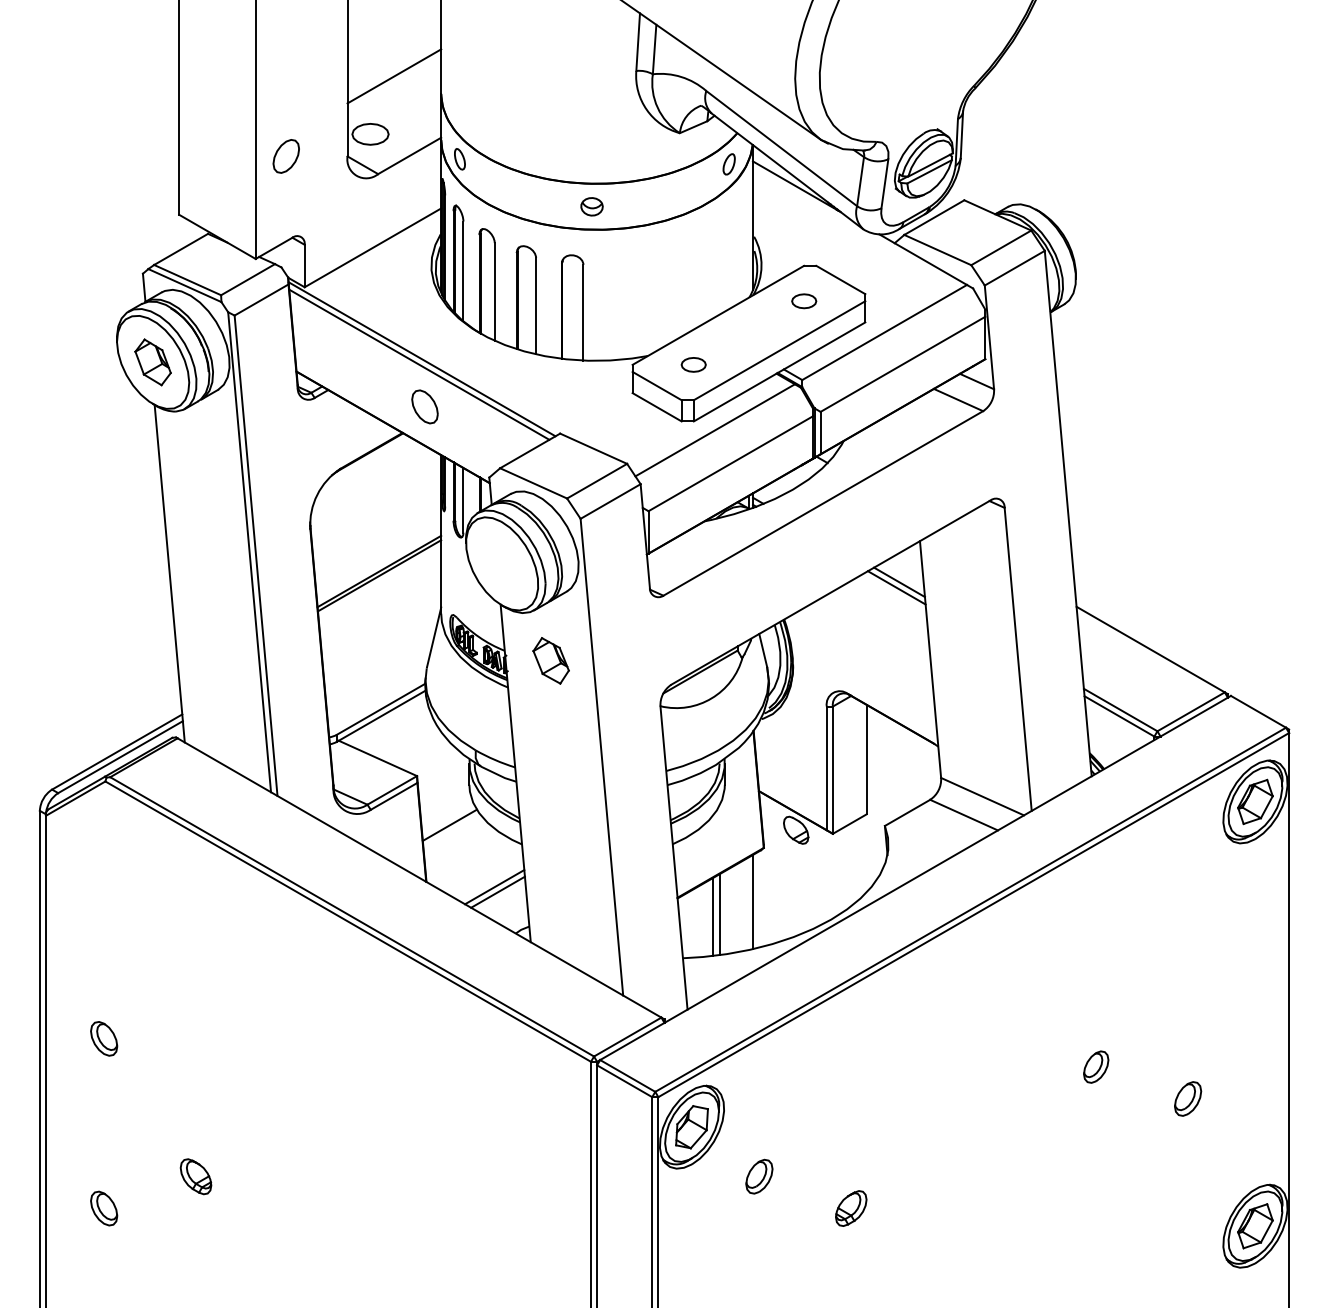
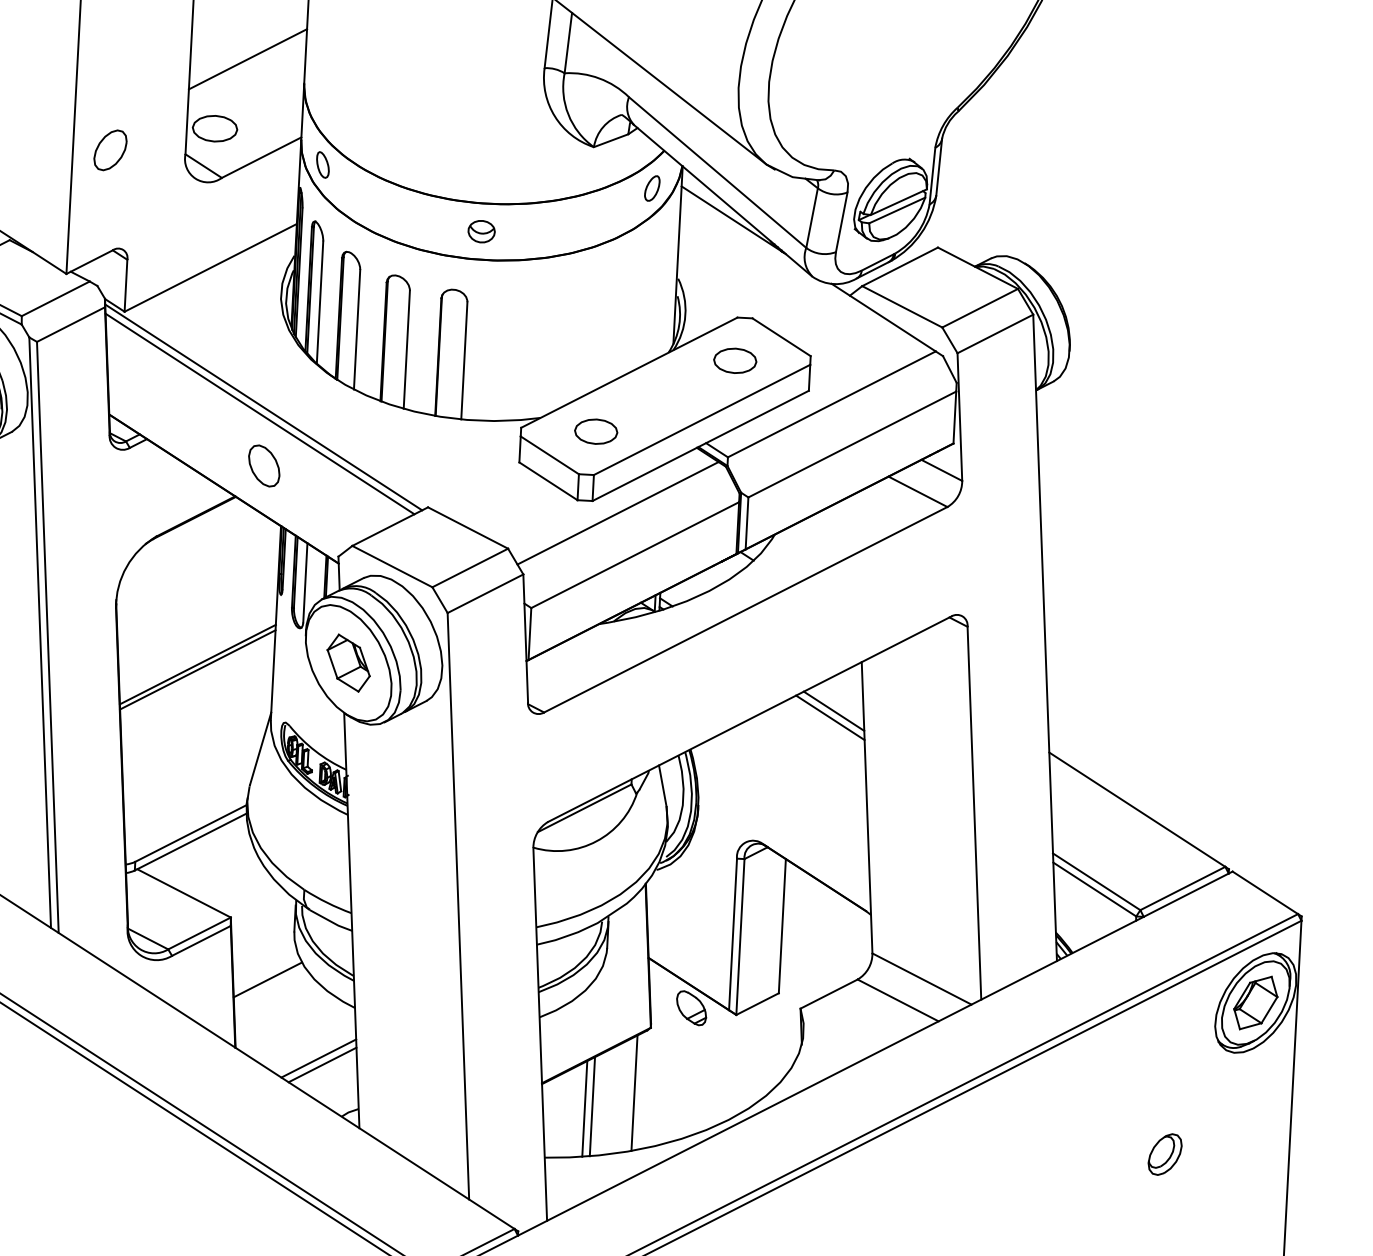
part: (804, 301) -> (735, 361), size x1.43
part: (693, 364) -> (595, 431), size x1.43
part: (550, 660) -> (347, 662), moved
part: (1188, 928) -> (1165, 1153), added

